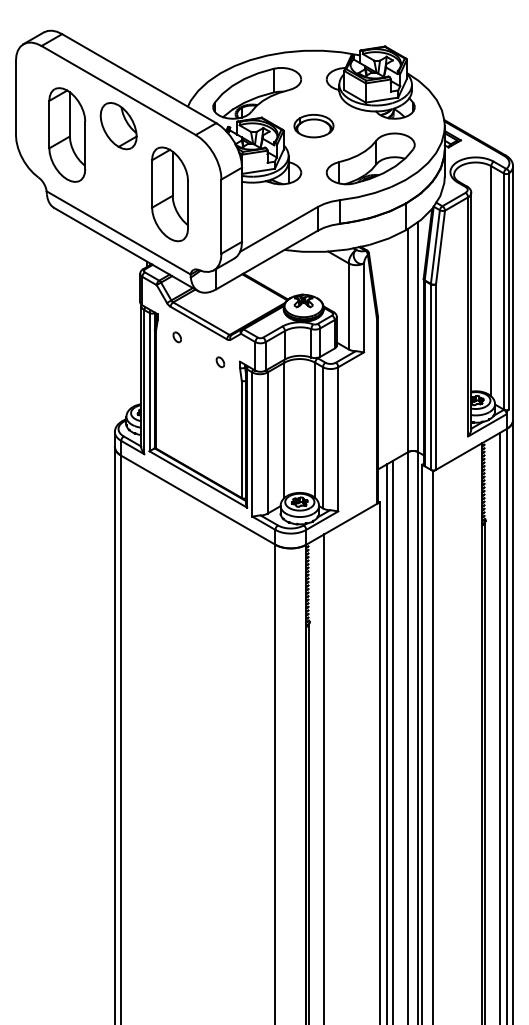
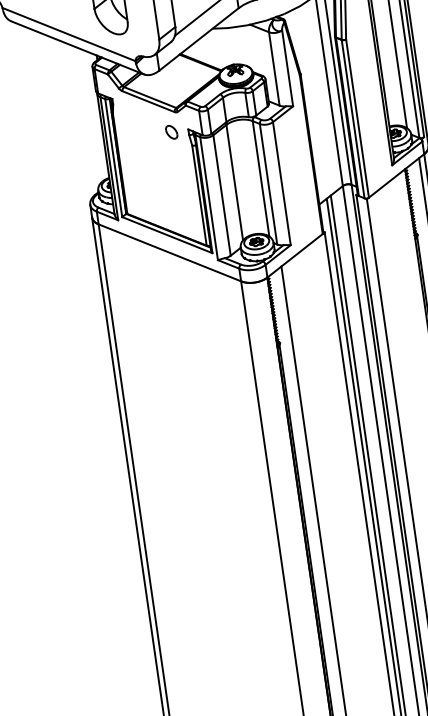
part: (176, 337) -> (131, 116), removed
part: (220, 362) -> (171, 132), size x1.6

